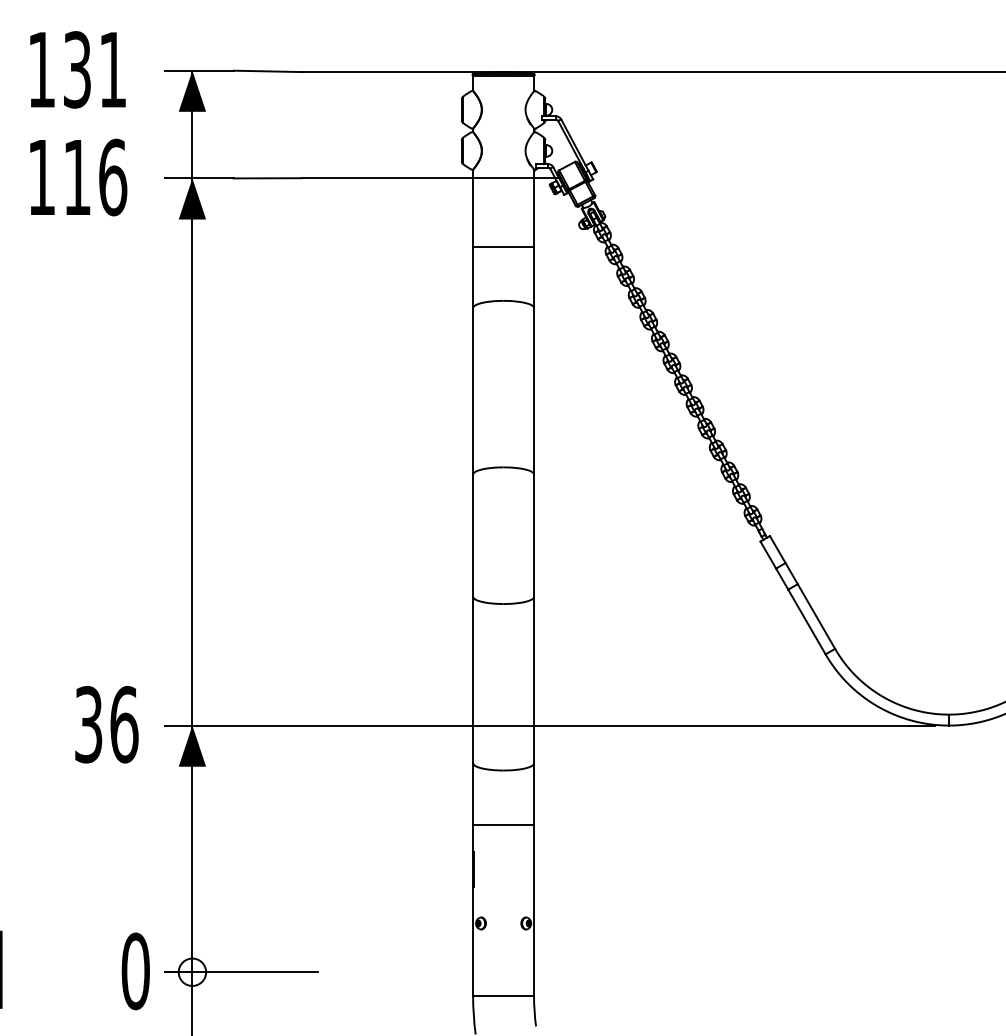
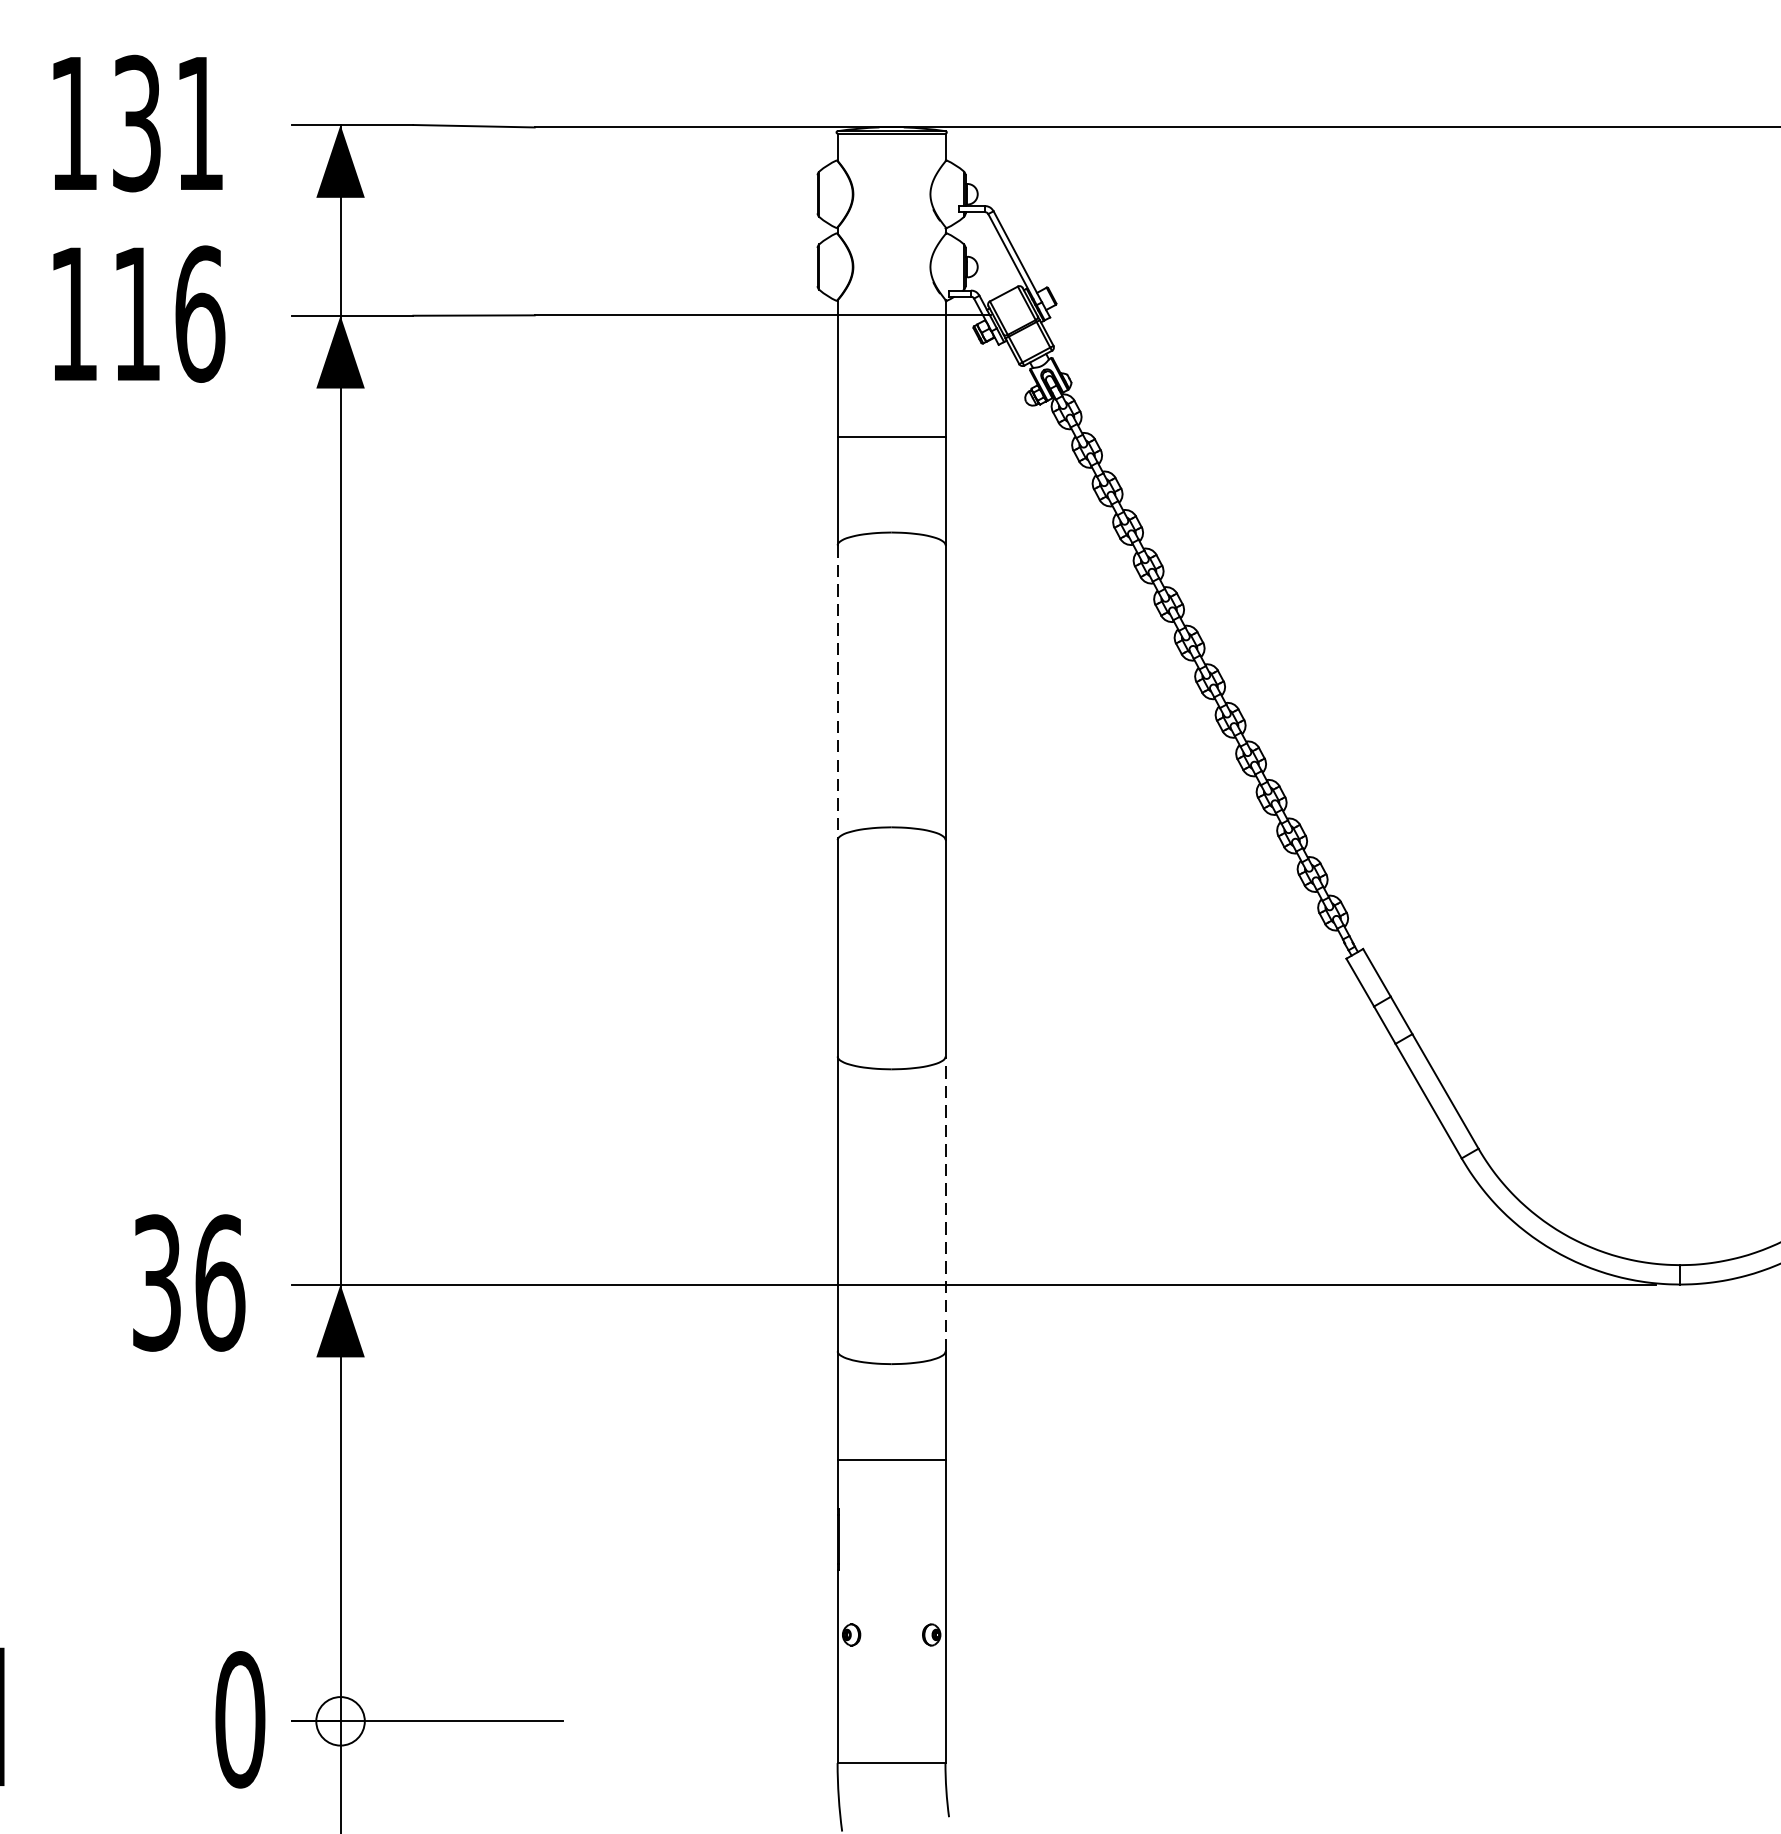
line: (473, 391) -> (838, 693), solid -> dashed
line: (534, 679) -> (946, 1202), solid -> dashed

